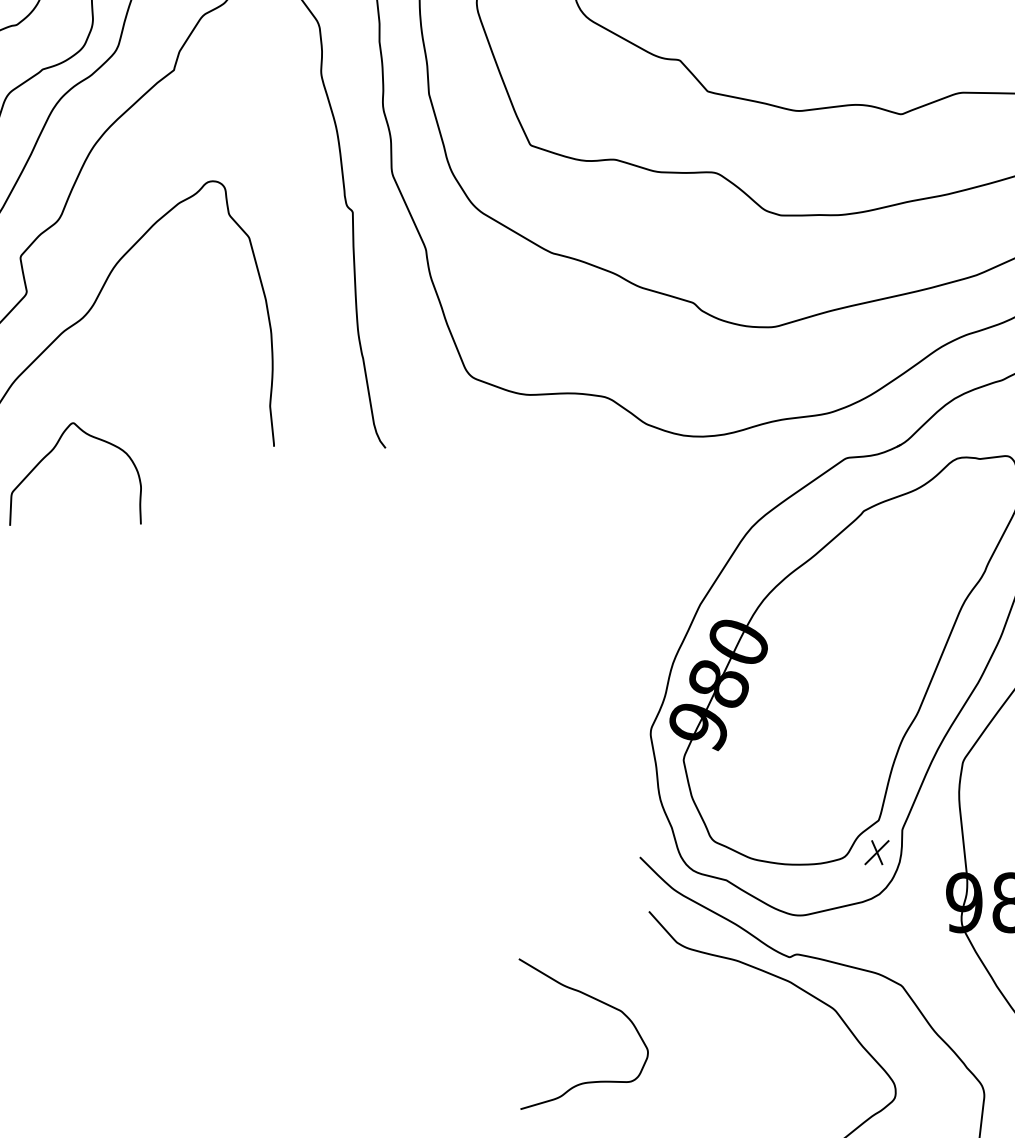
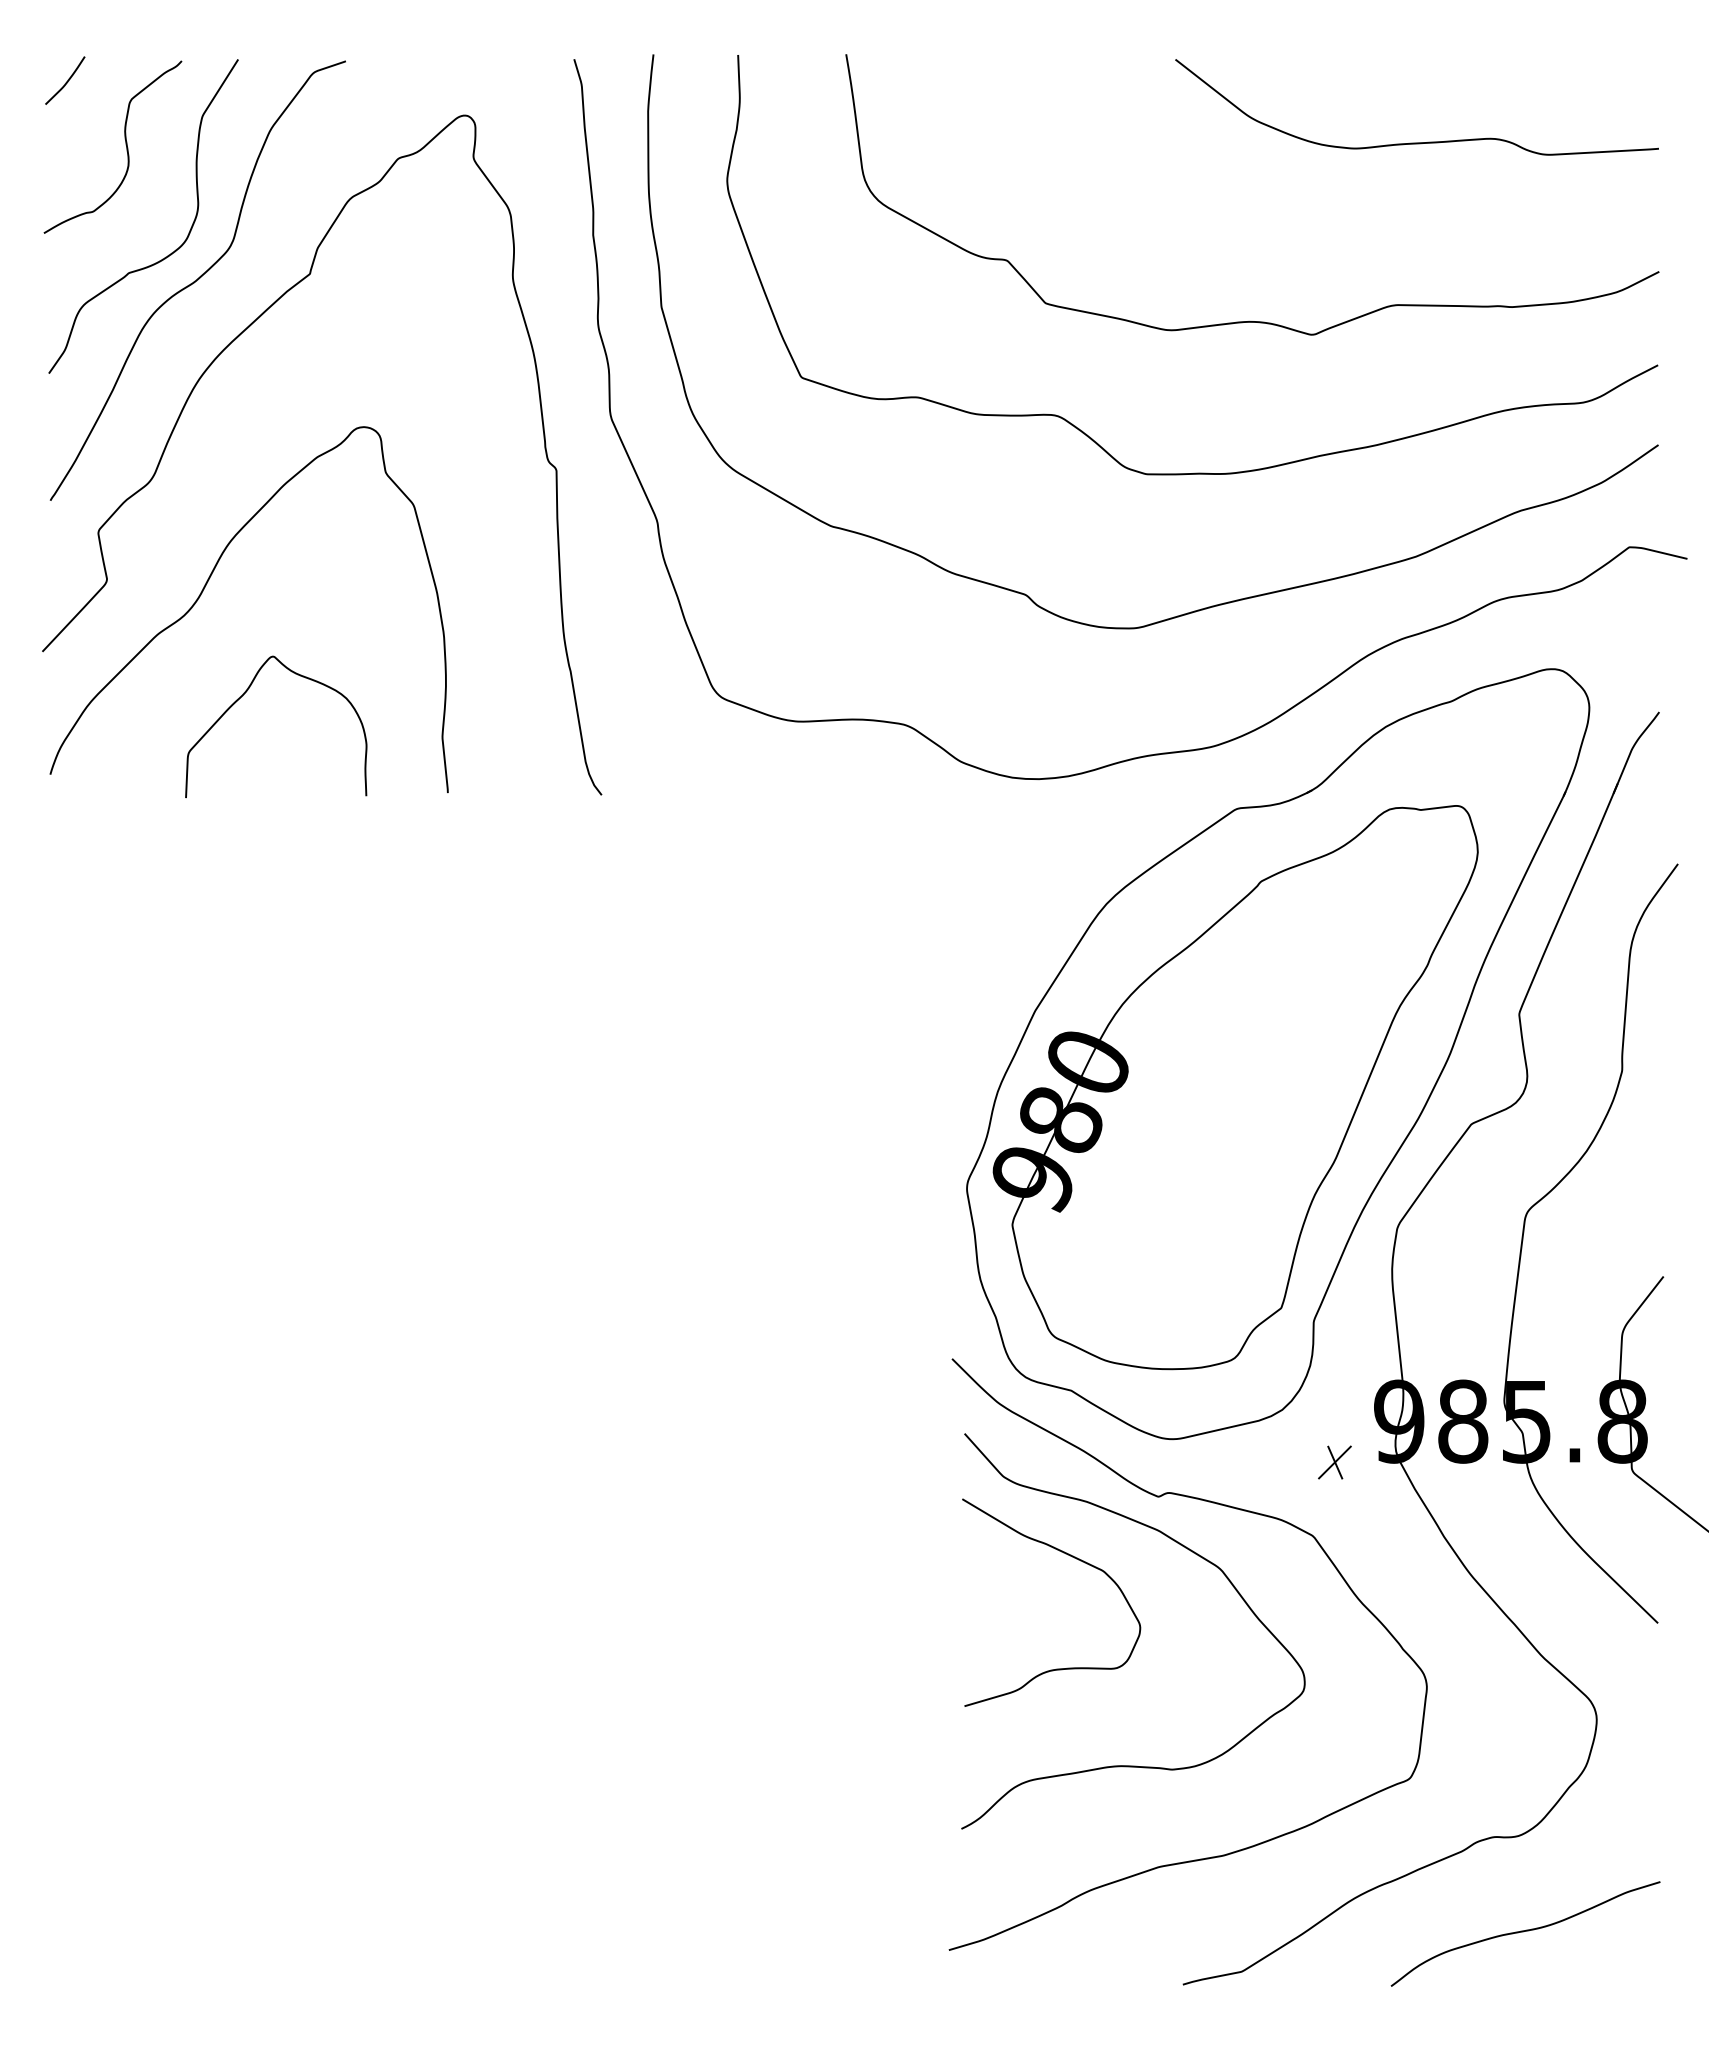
curve: (52, 450) -> (244, 694), moved
part: (876, 852) -> (1334, 1462), moved
curve: (600, 1002) -> (1074, 1558), moved

